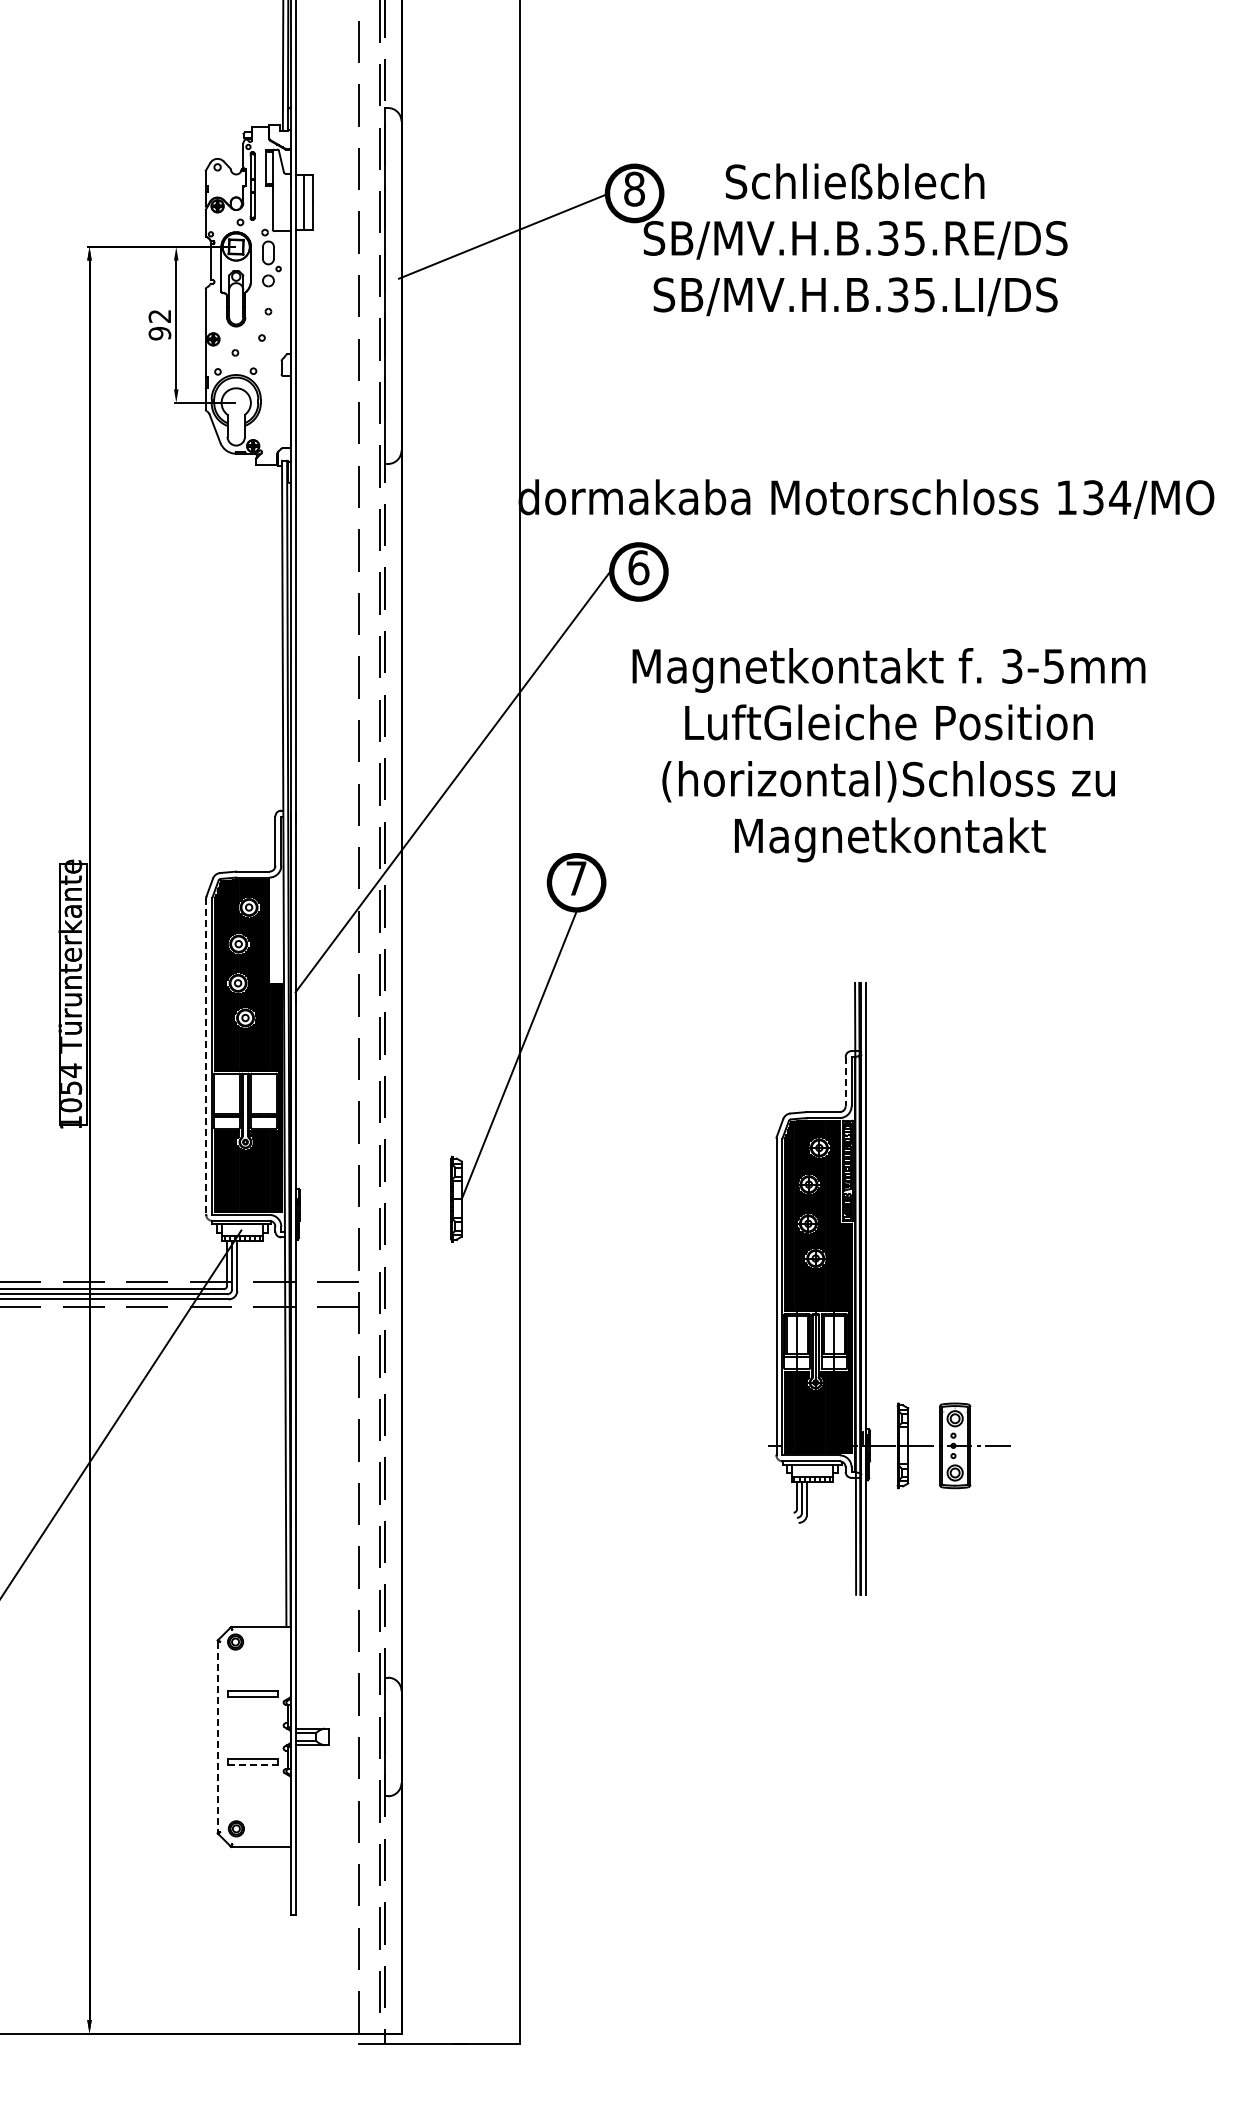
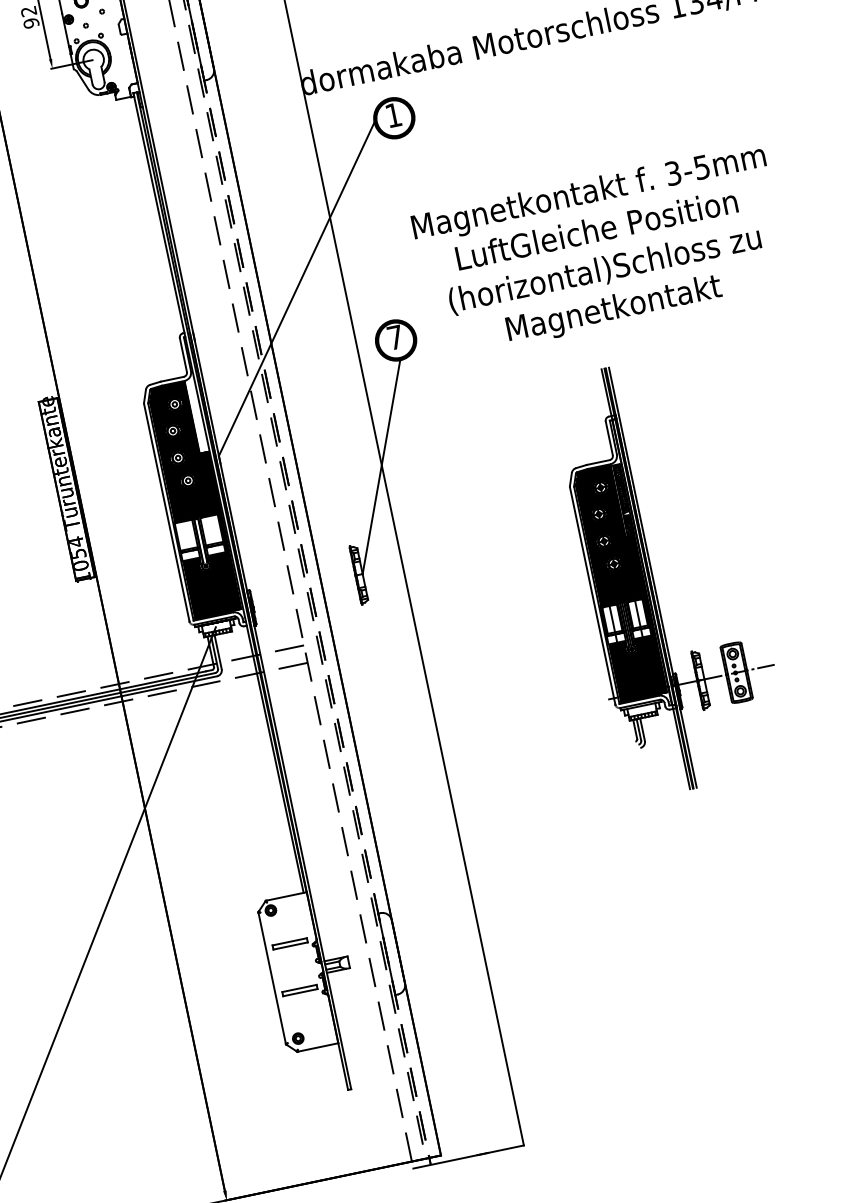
text: (638, 567) -> (393, 115), 6 -> 1
text: (888, 755) -> (601, 252), moved
line: (206, 1057) -> (167, 513), dashed -> solid
line: (845, 1081) -> (609, 438), dashed -> solid
line: (217, 1737) -> (272, 978), dashed -> solid
line: (253, 1765) -> (300, 992), dashed -> solid

